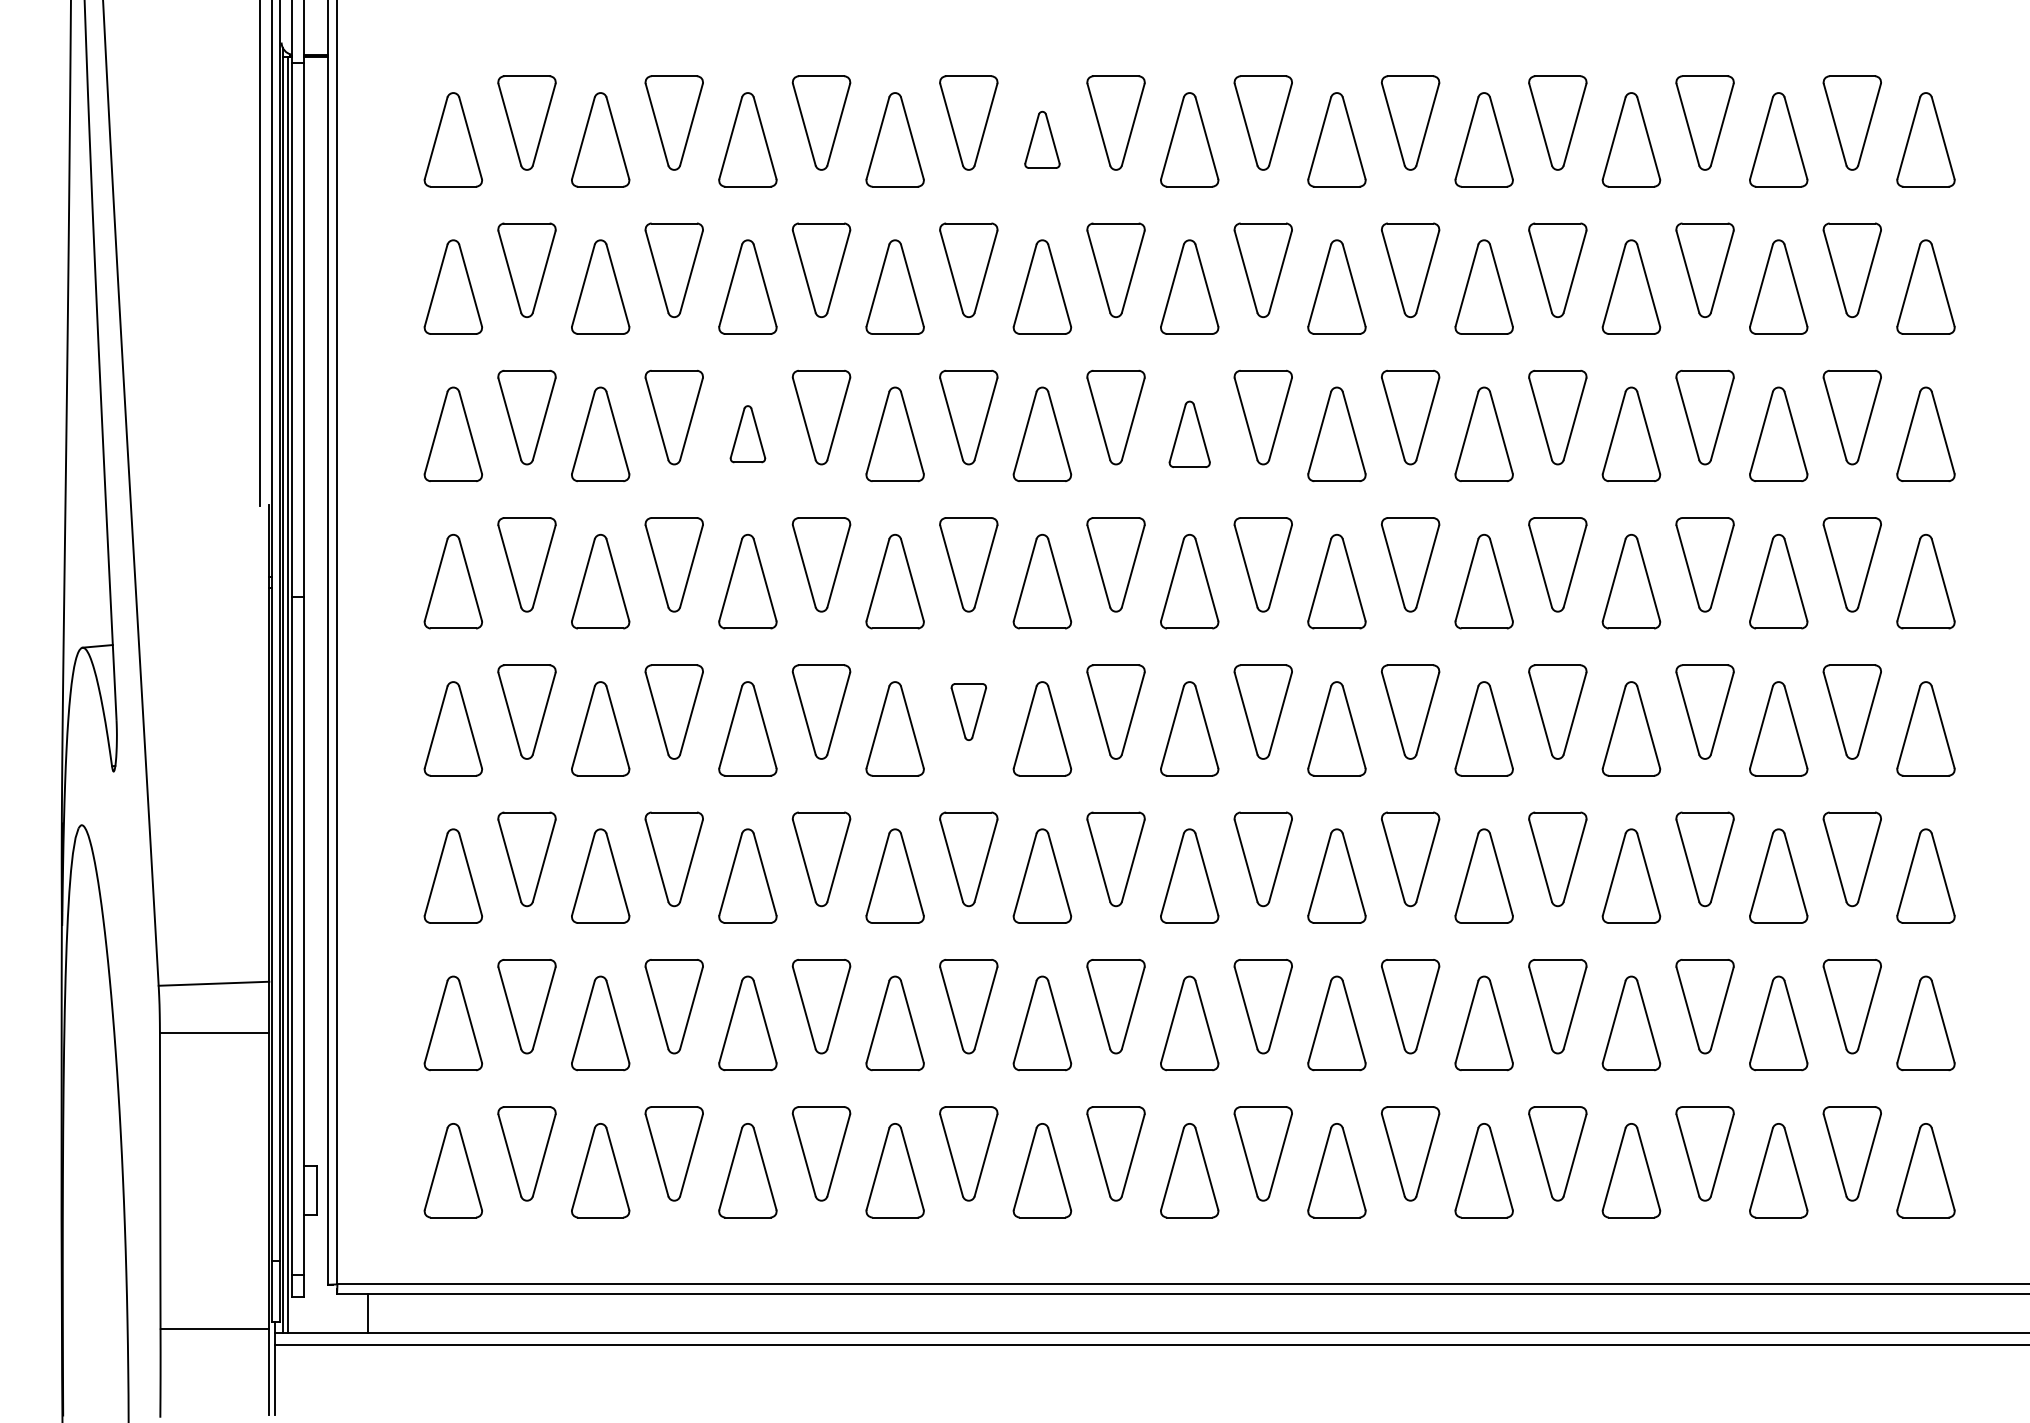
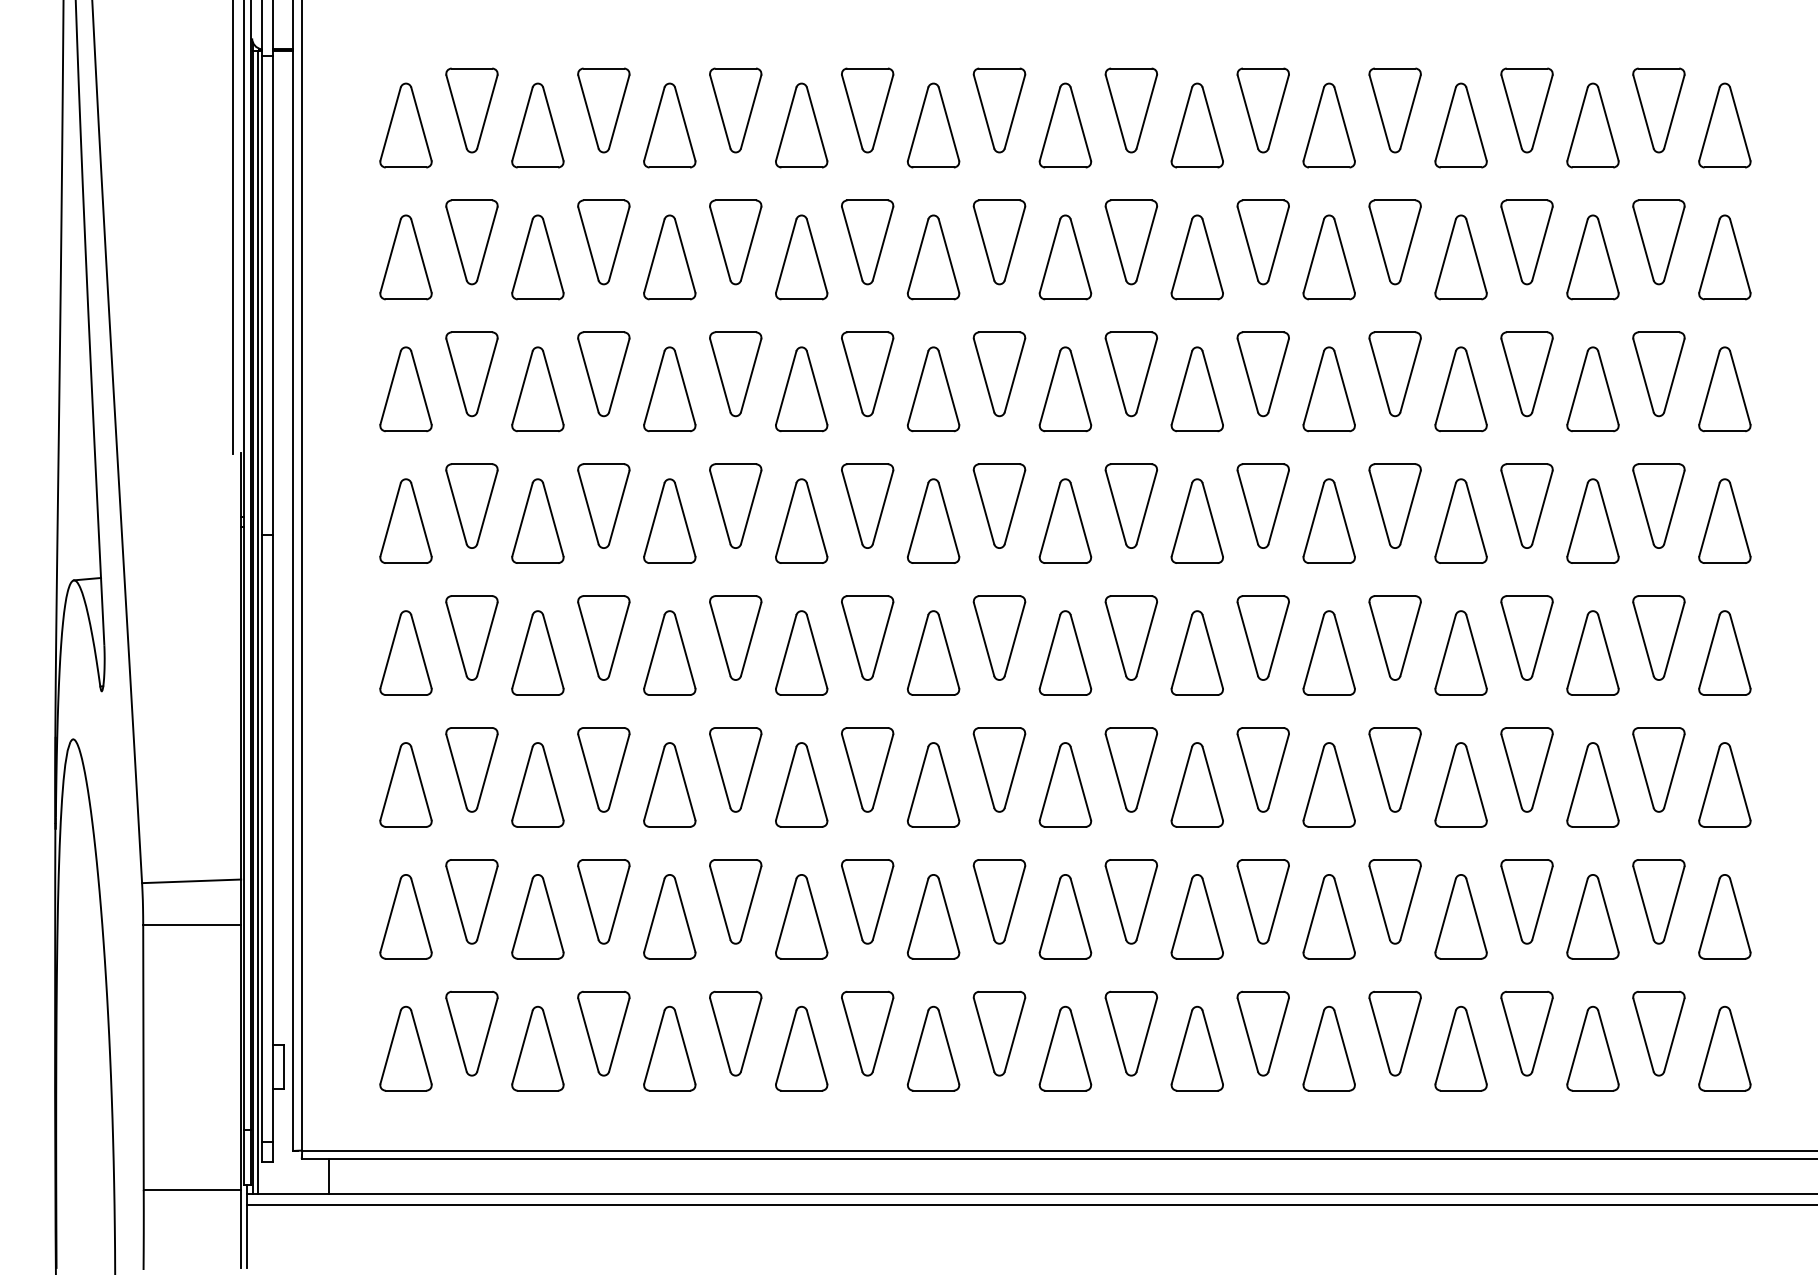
part: (1042, 139) -> (933, 125), size x1.67
part: (747, 433) -> (669, 388), size x1.67
part: (1189, 434) -> (1065, 389), size x1.43
part: (968, 711) -> (867, 637), size x1.67

